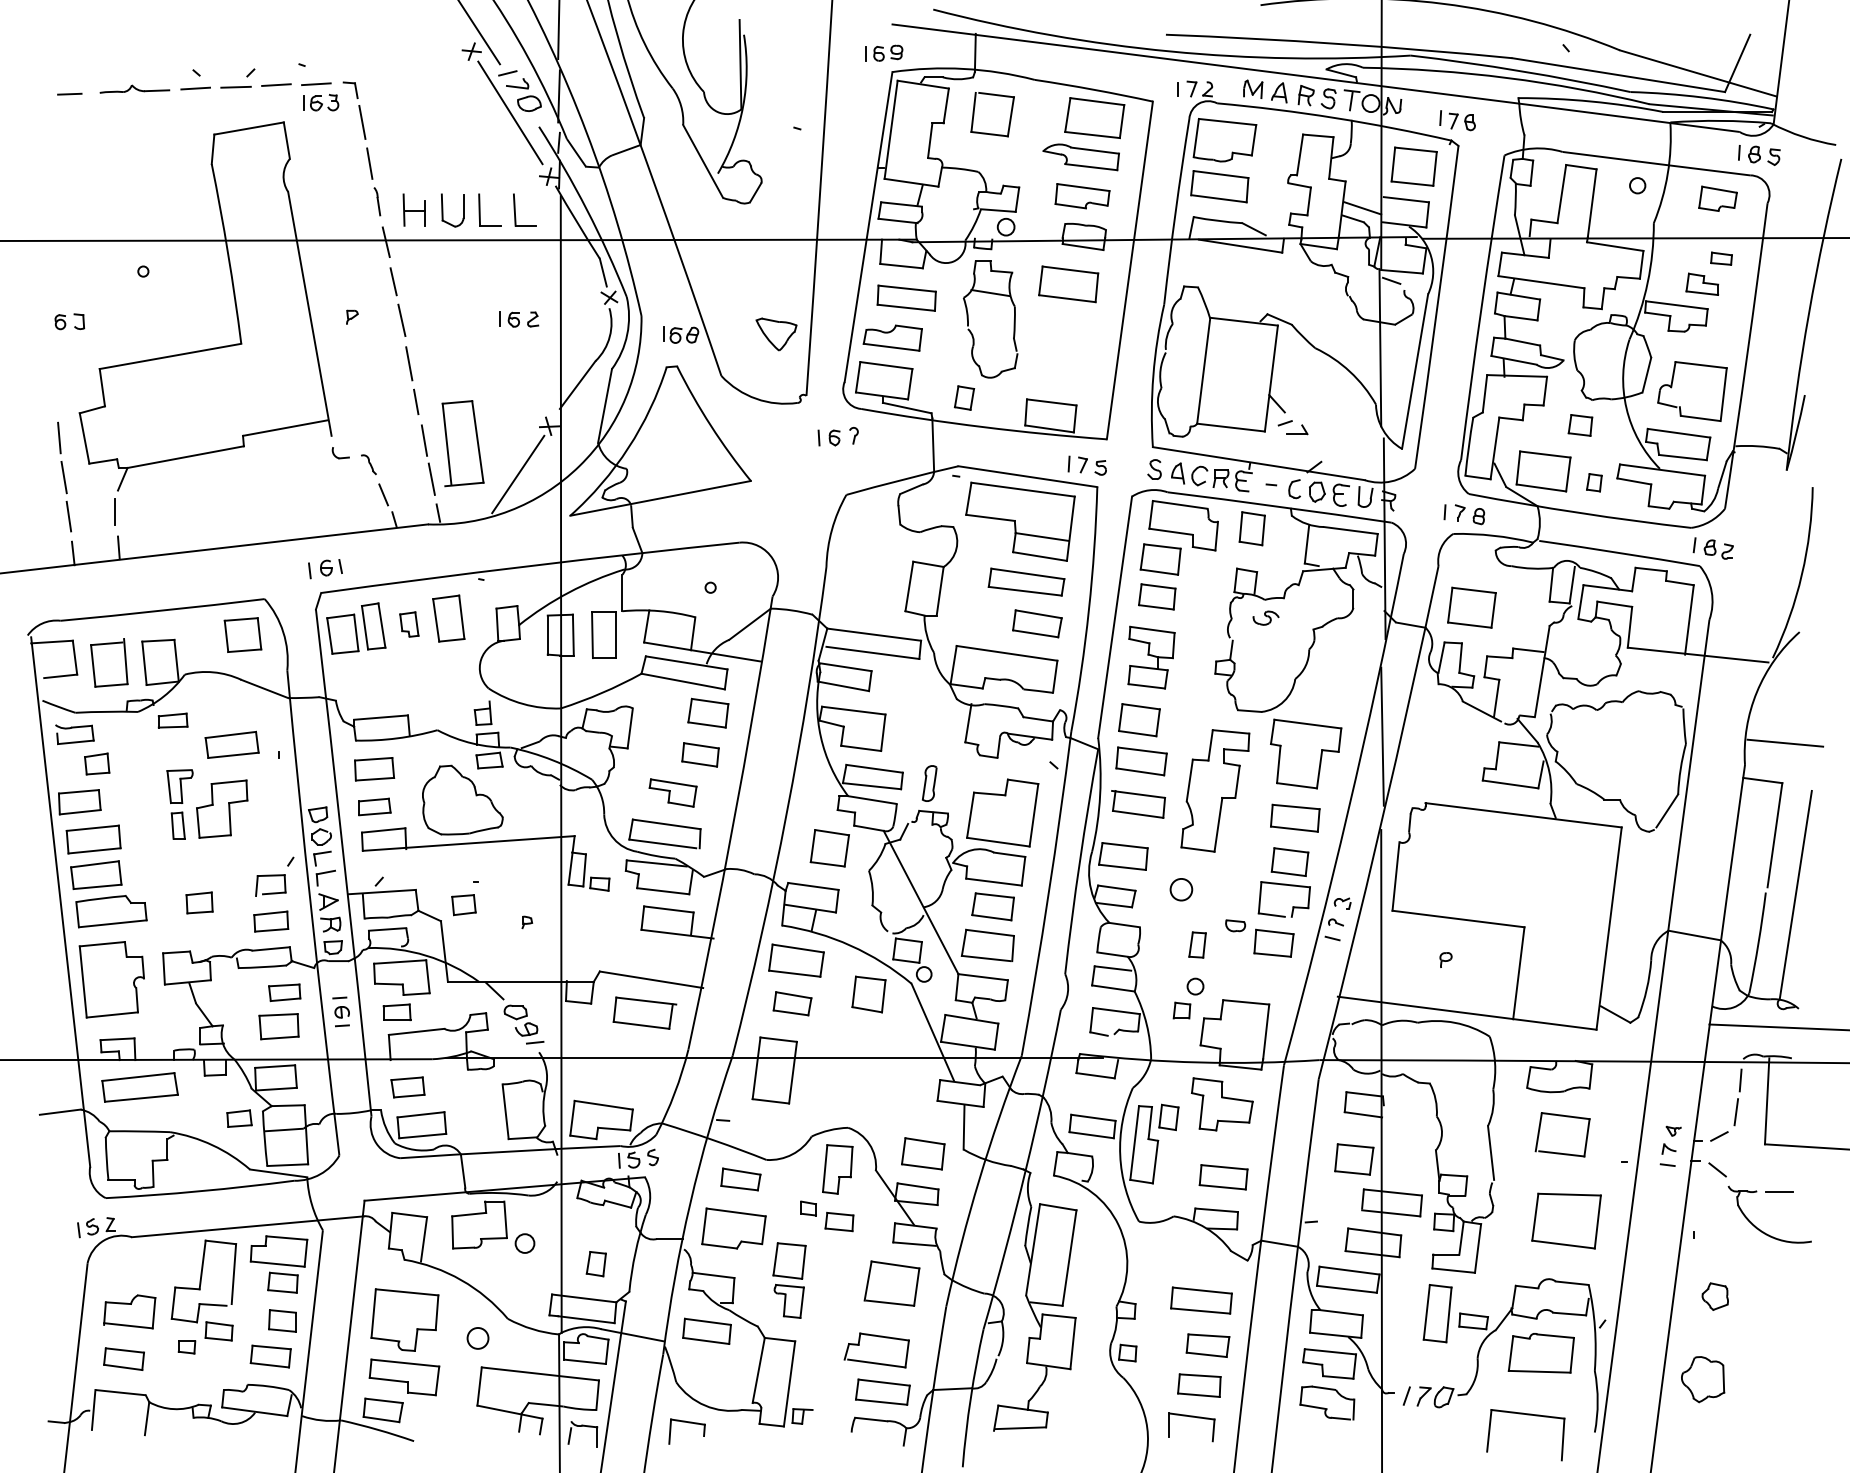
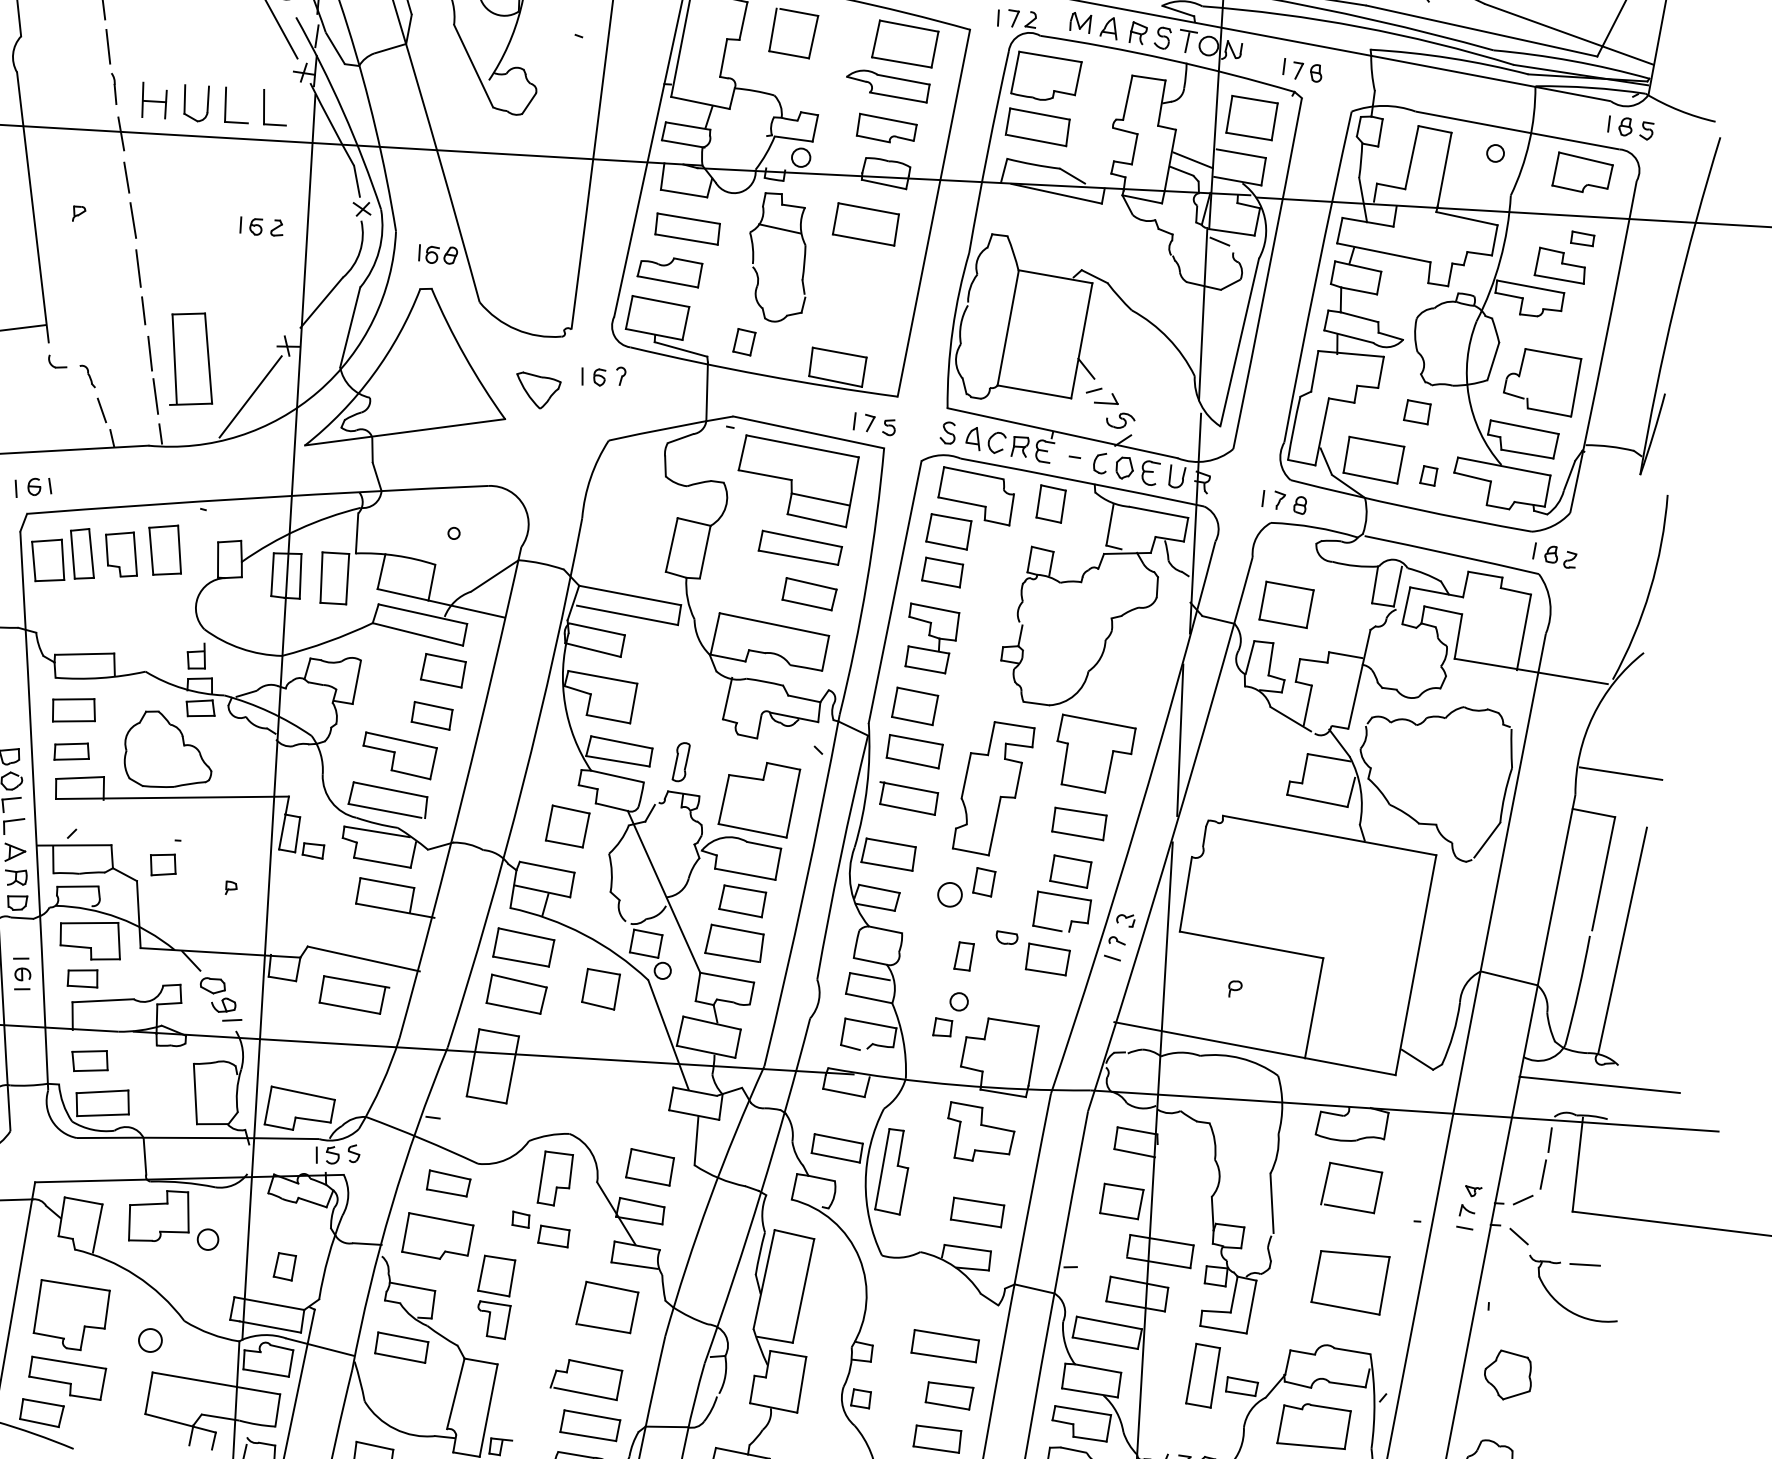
part: (1717, 198) -> (1582, 172), size x1.43
part: (1701, 284) -> (1559, 265), size x1.43
part: (776, 334) -> (538, 390), moved
part: (1265, 617) -> (1120, 419), moved
part: (409, 624) -> (121, 554), size x1.67
part: (672, 792) -> (398, 755), size x1.43
part: (792, 1003) -> (516, 994), size x1.43
part: (1168, 1117) -> (983, 882), moved
part: (1715, 1296) -> (1508, 1375), size x1.67

